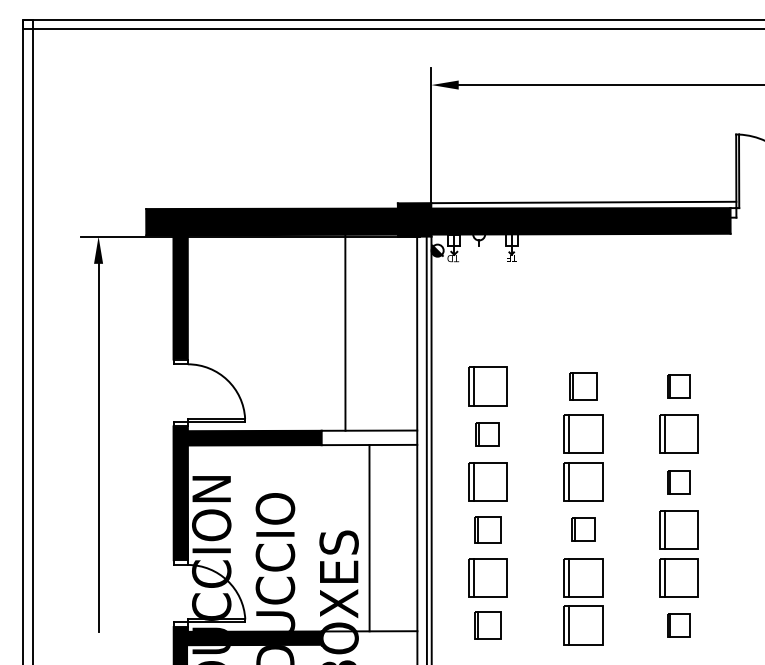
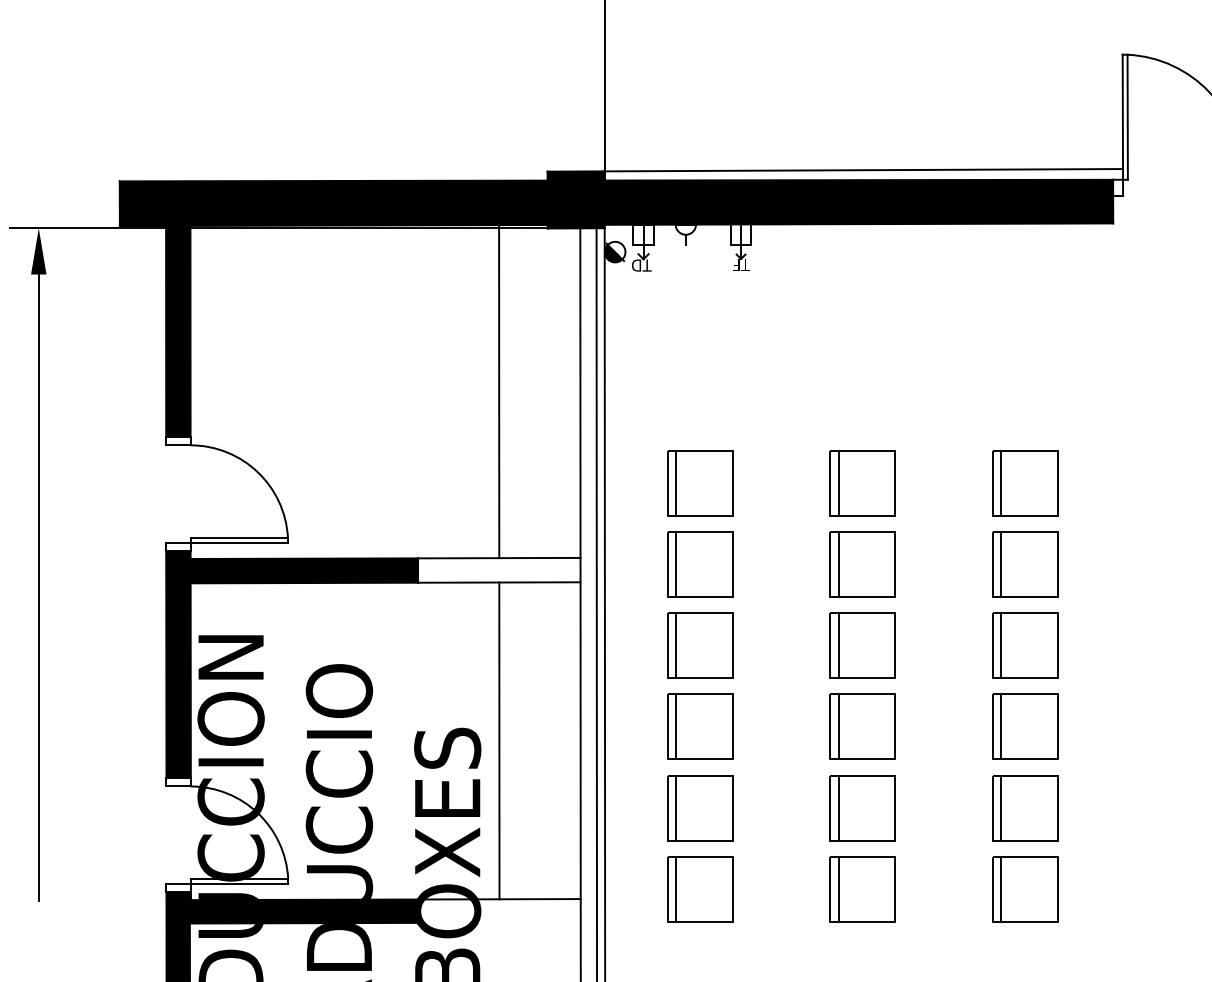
line: (345, 332) -> (499, 391), moved
part: (583, 386) -> (863, 483), size x1.43
part: (678, 386) -> (1024, 483), size x1.67
part: (487, 433) -> (699, 562), size x1.67
part: (678, 481) -> (1024, 644), size x1.67
part: (487, 529) -> (699, 726), size x1.43
part: (583, 529) -> (863, 726), size x1.67
part: (487, 625) -> (699, 889), size x1.43
part: (678, 625) -> (1024, 889), size x1.67

